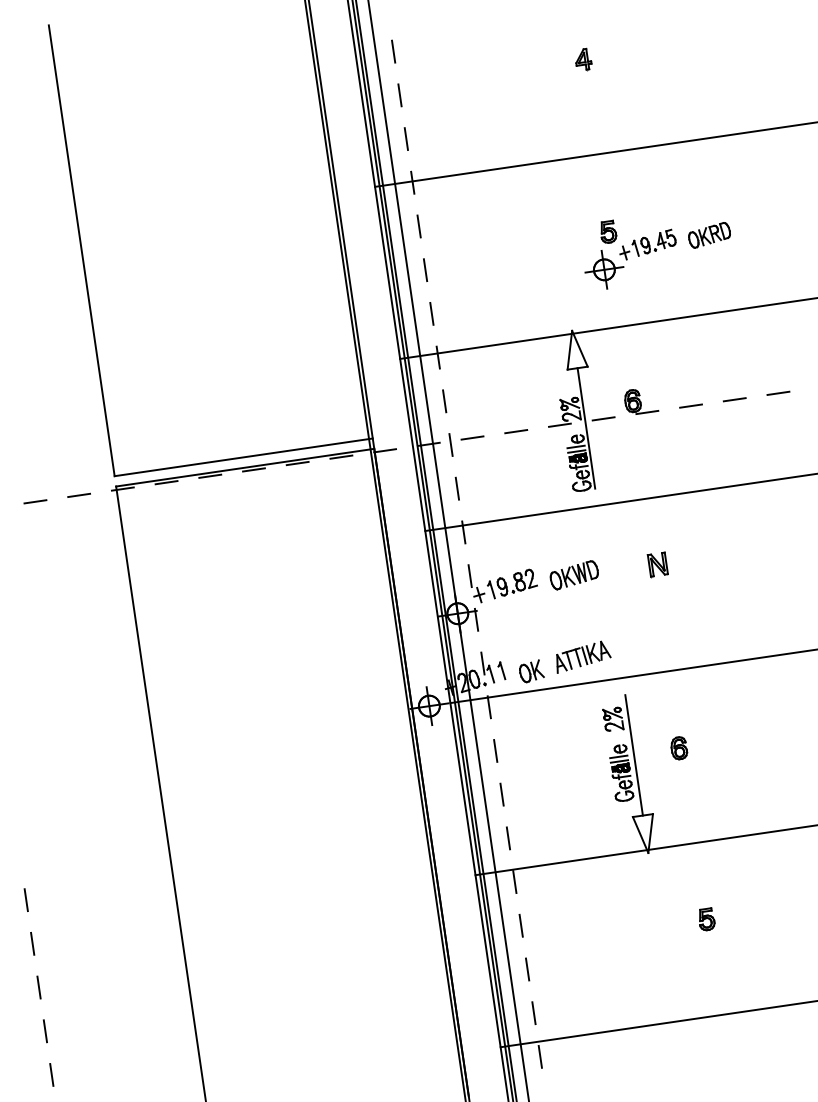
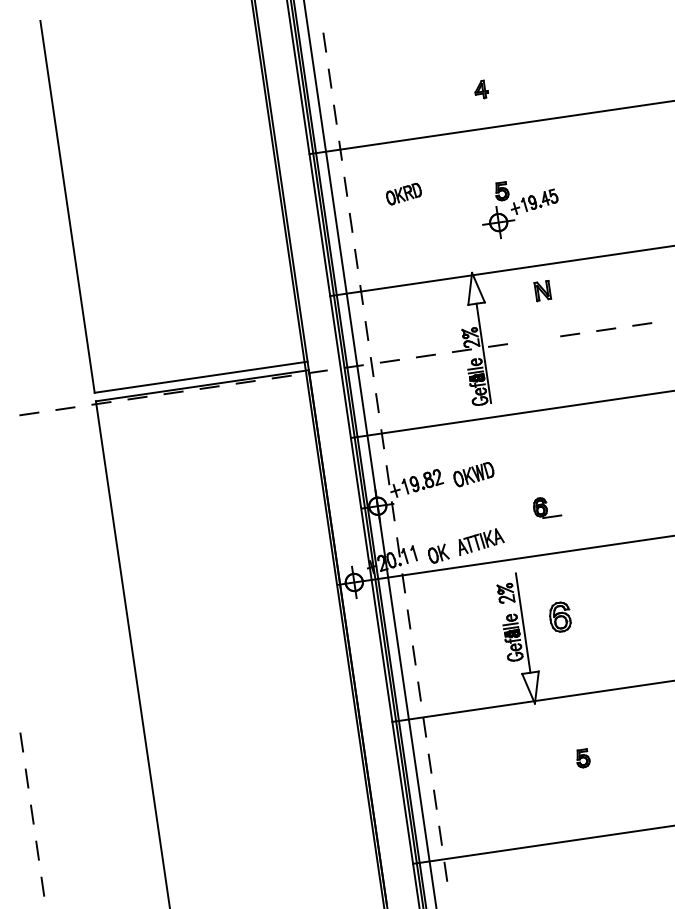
part: (583, 59) -> (481, 89), moved
part: (709, 235) -> (403, 194), moved
part: (641, 401) -> (547, 507), moved
part: (657, 564) -> (542, 290), moved
part: (679, 748) -> (560, 617), size x1.6

